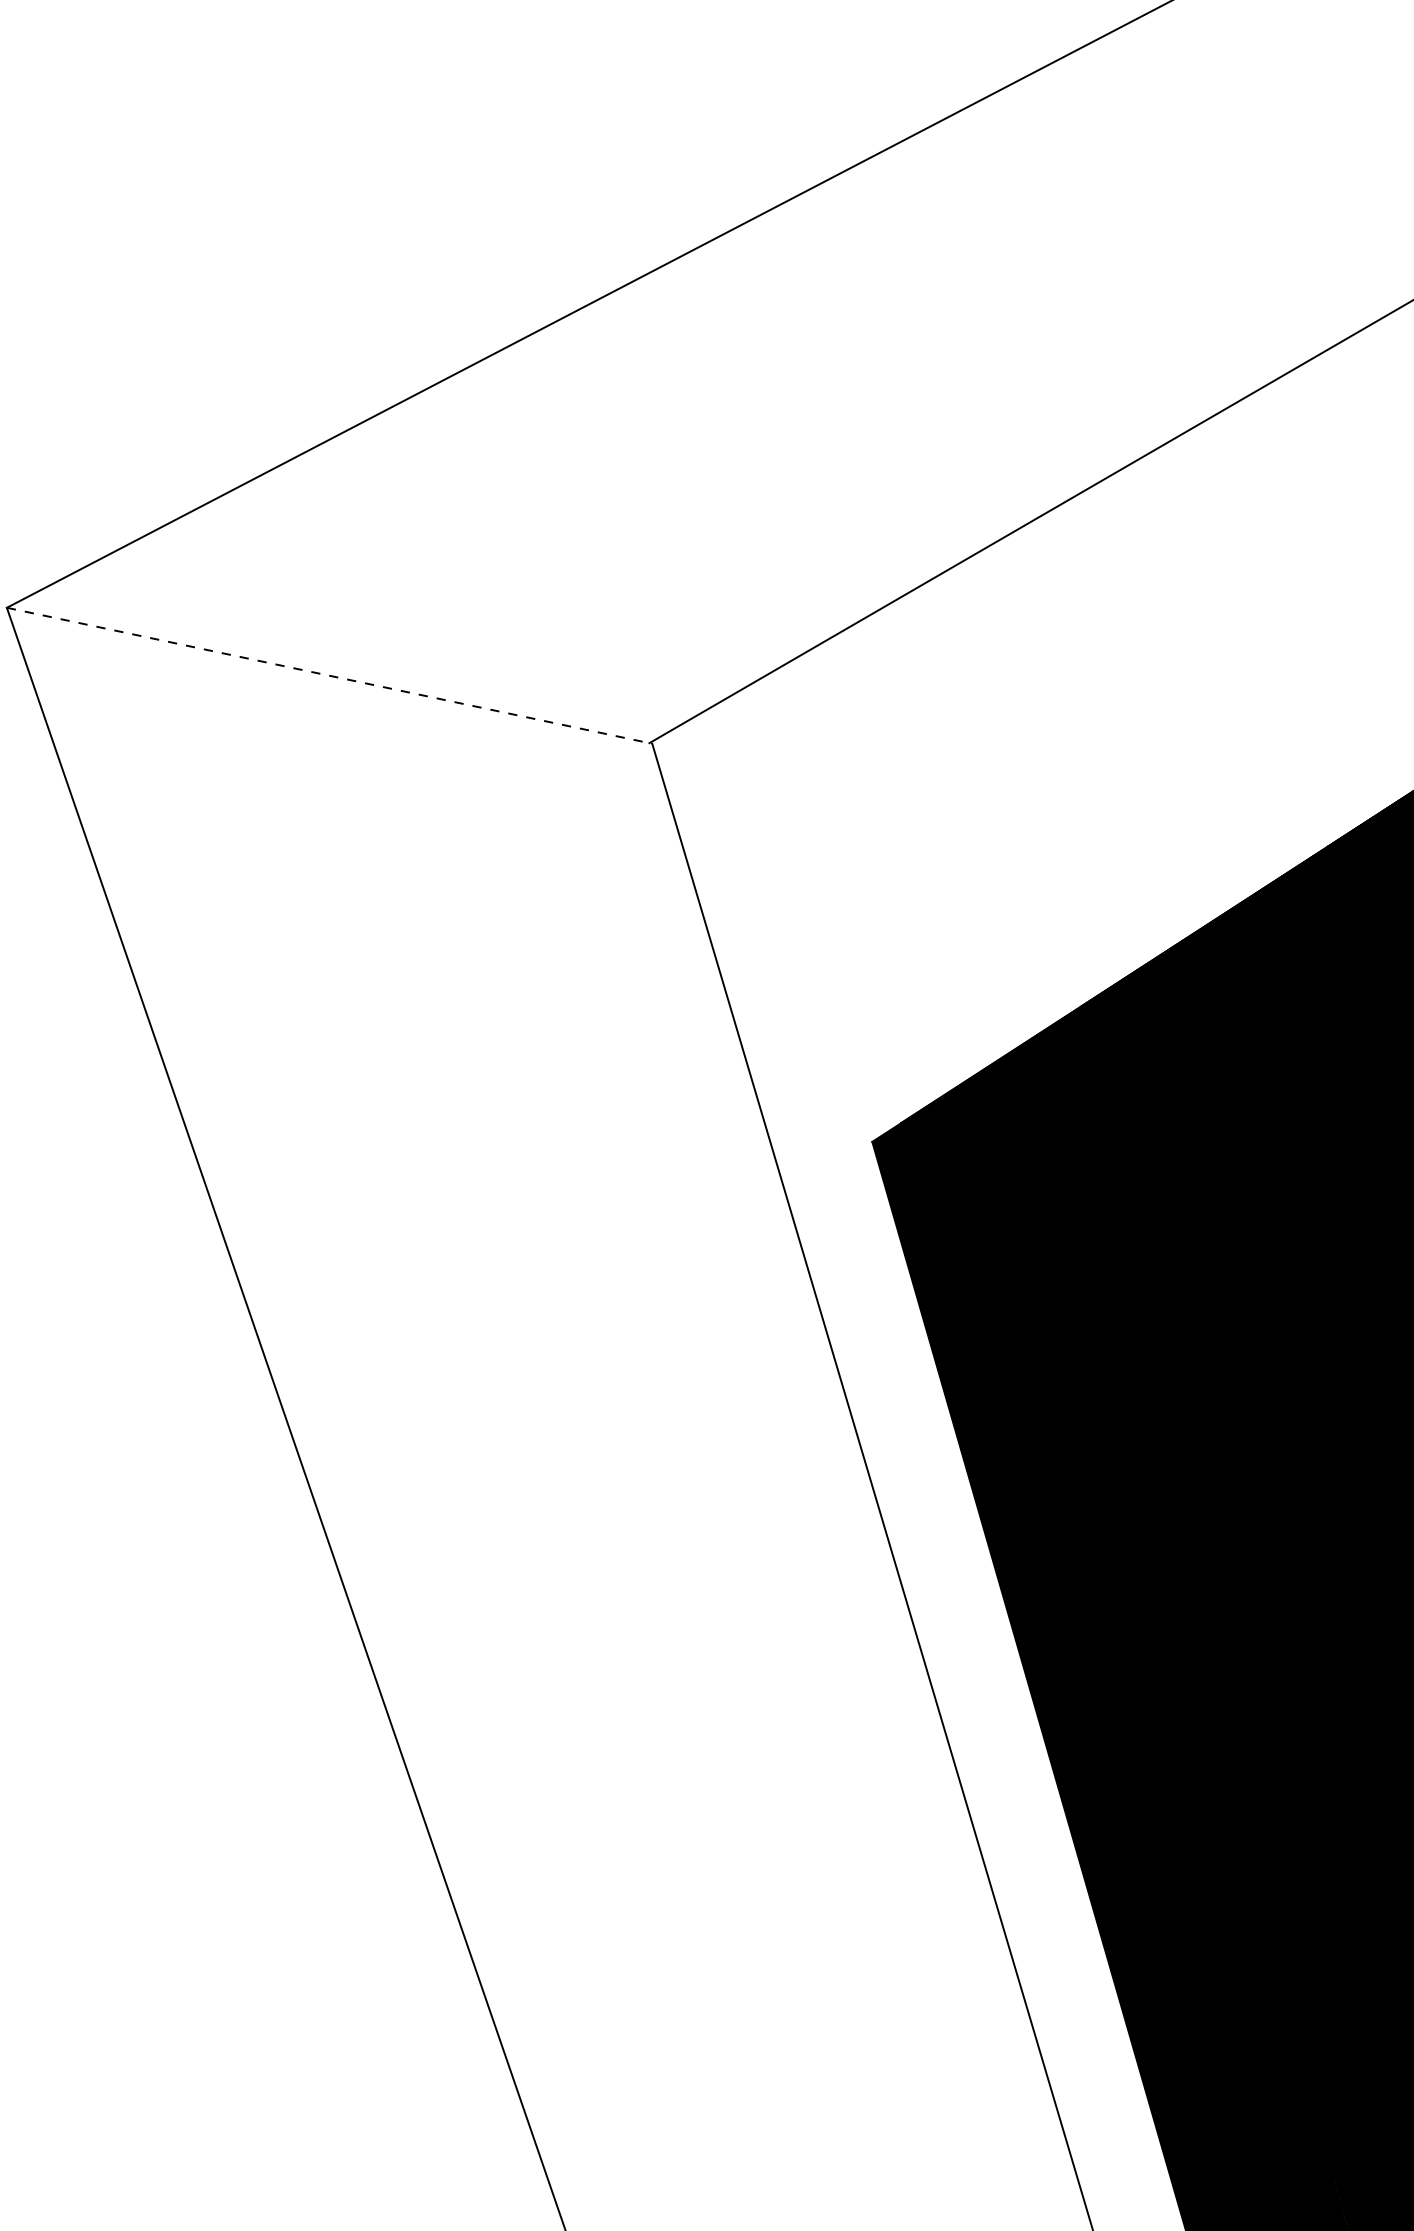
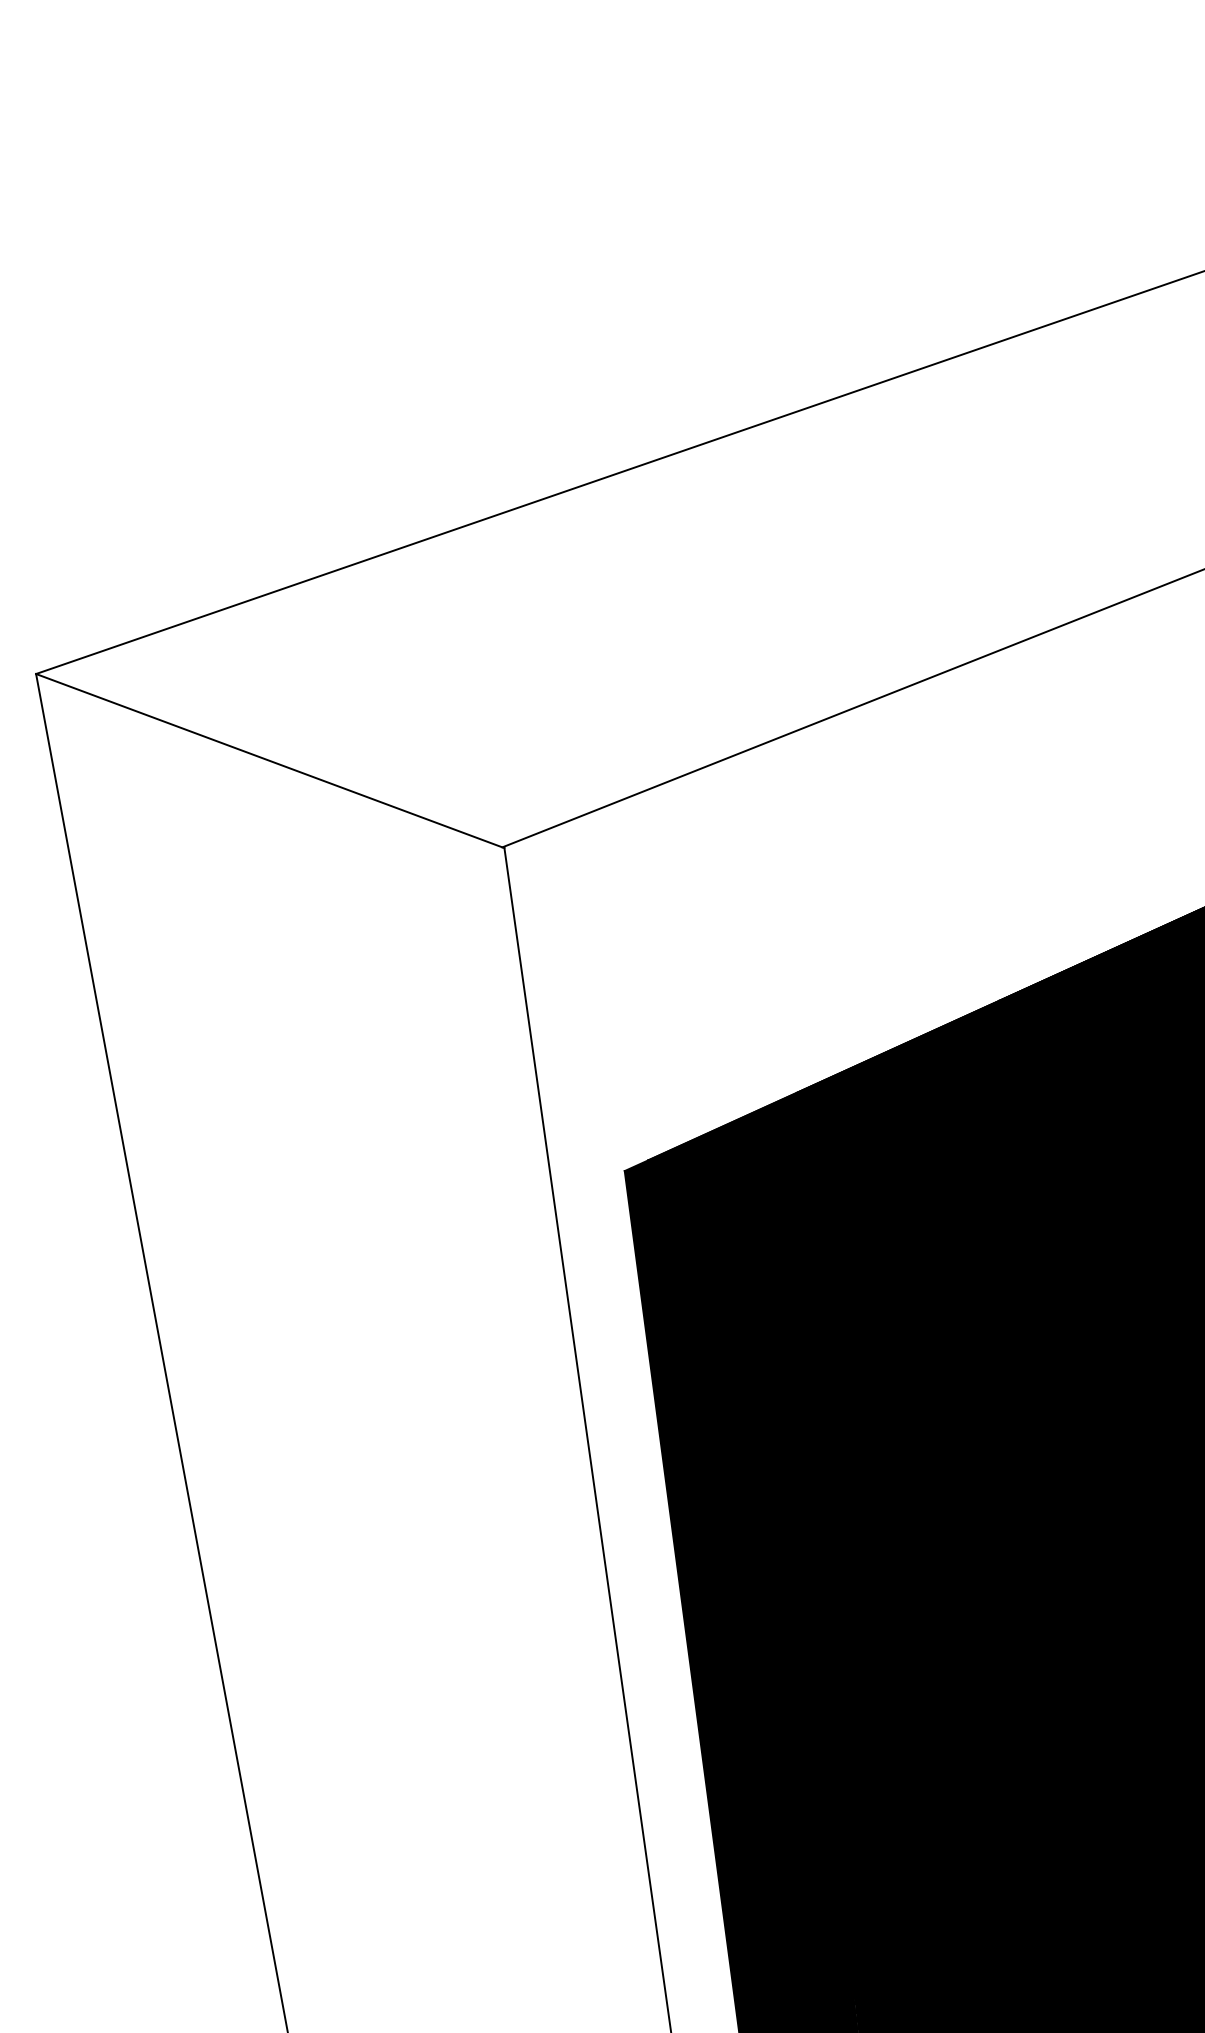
line: (329, 676) -> (270, 761), dashed -> solid

